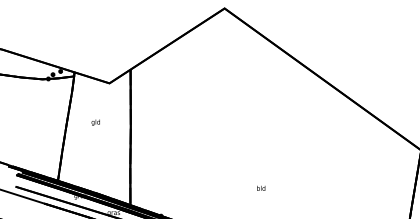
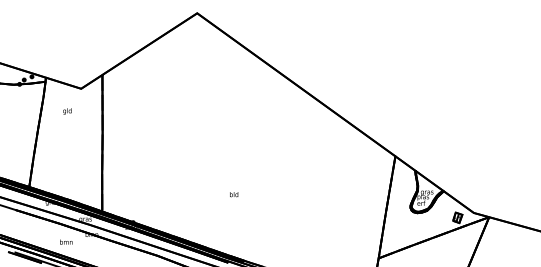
text: (95, 122) -> (67, 111), moved

